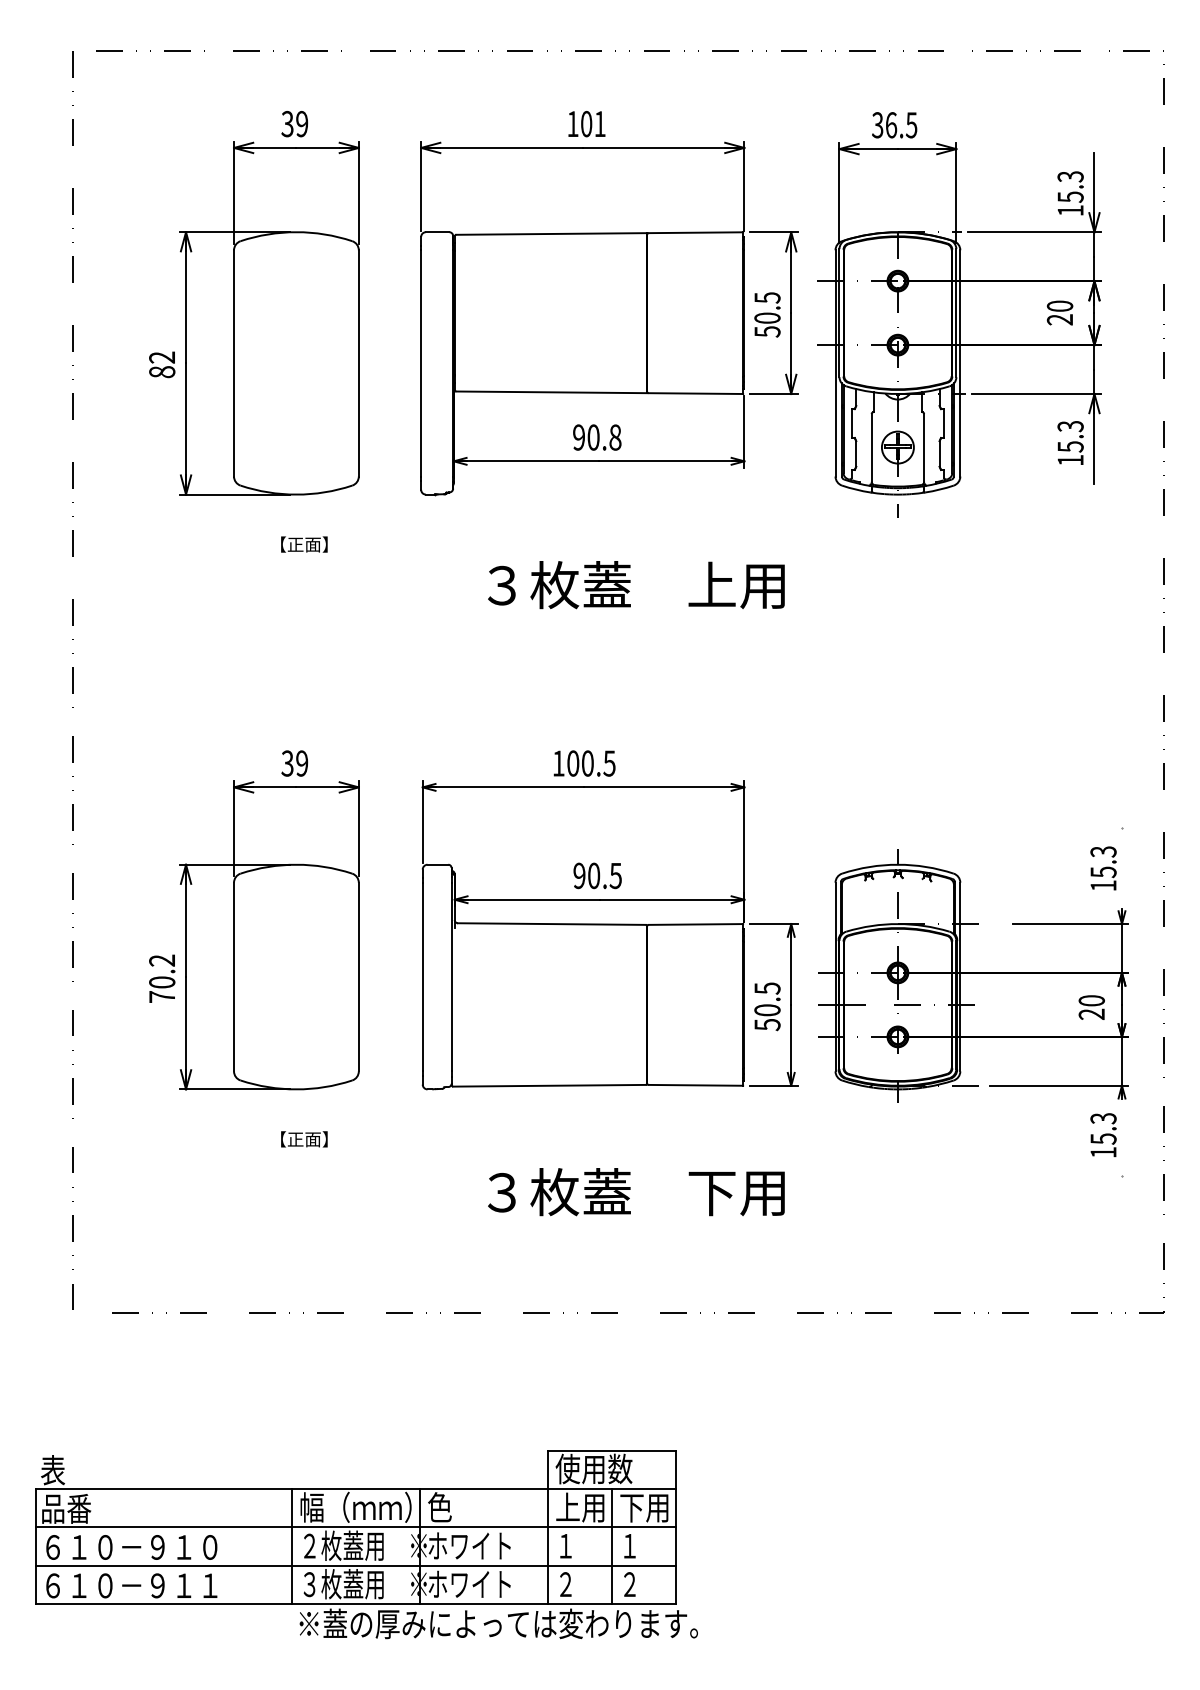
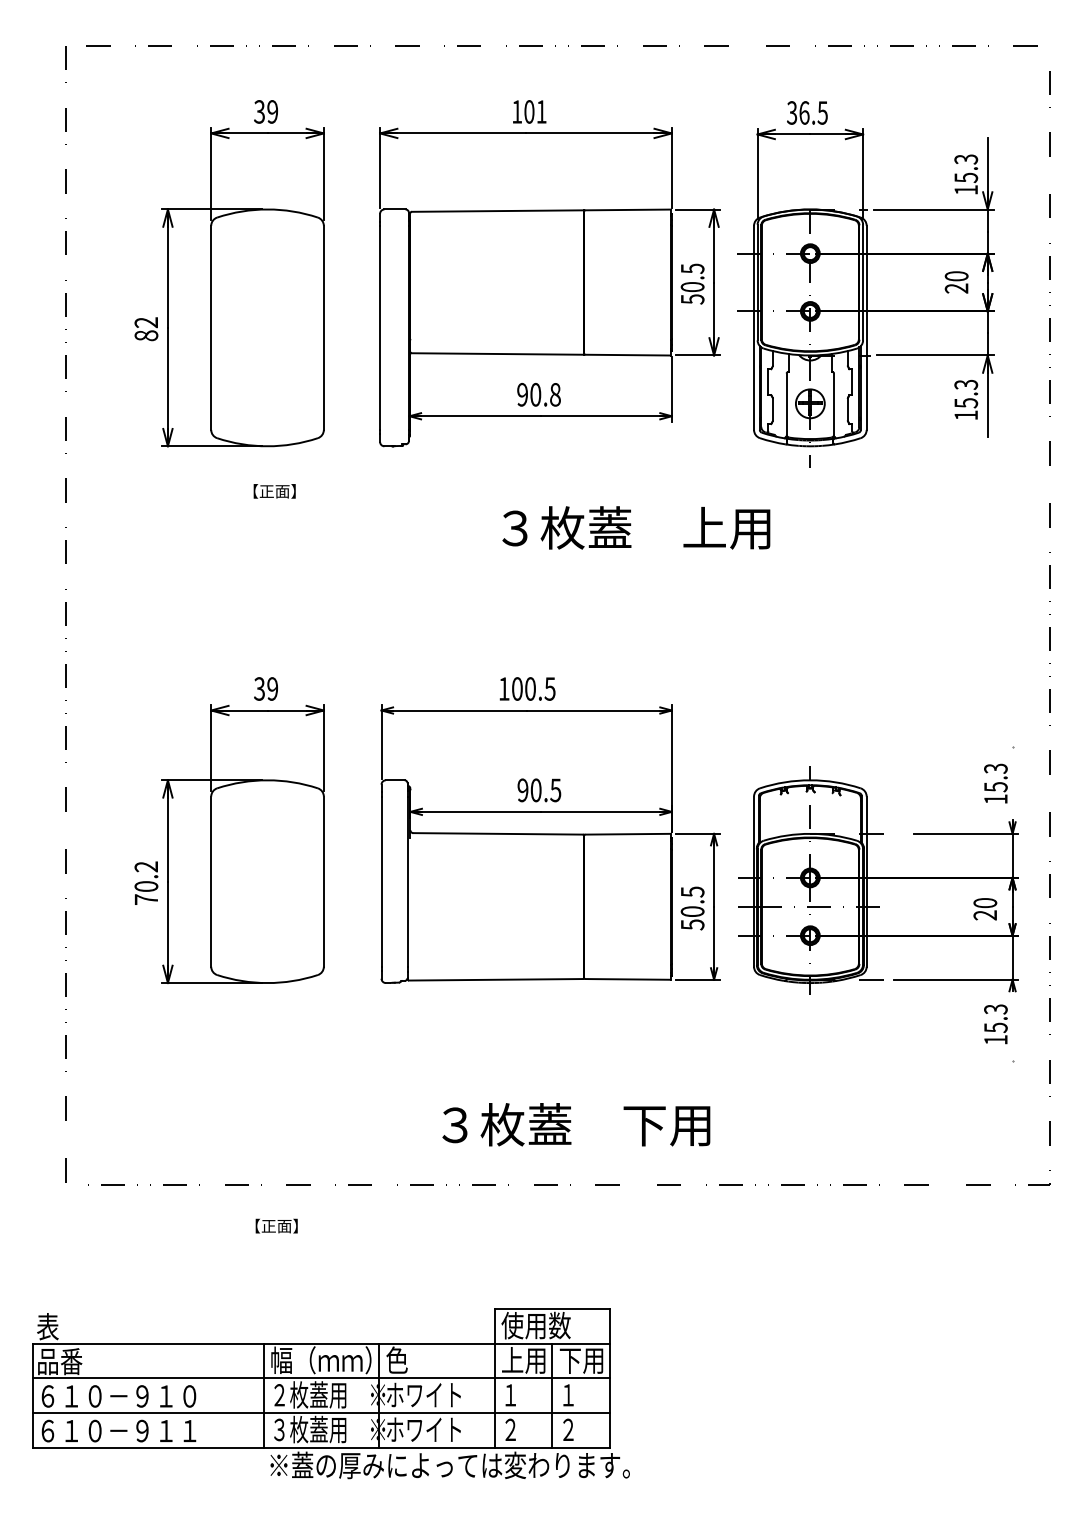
text: (636, 584) -> (636, 527), moved
text: (304, 1138) -> (276, 1225), moved
text: (636, 1191) -> (576, 1124), moved

